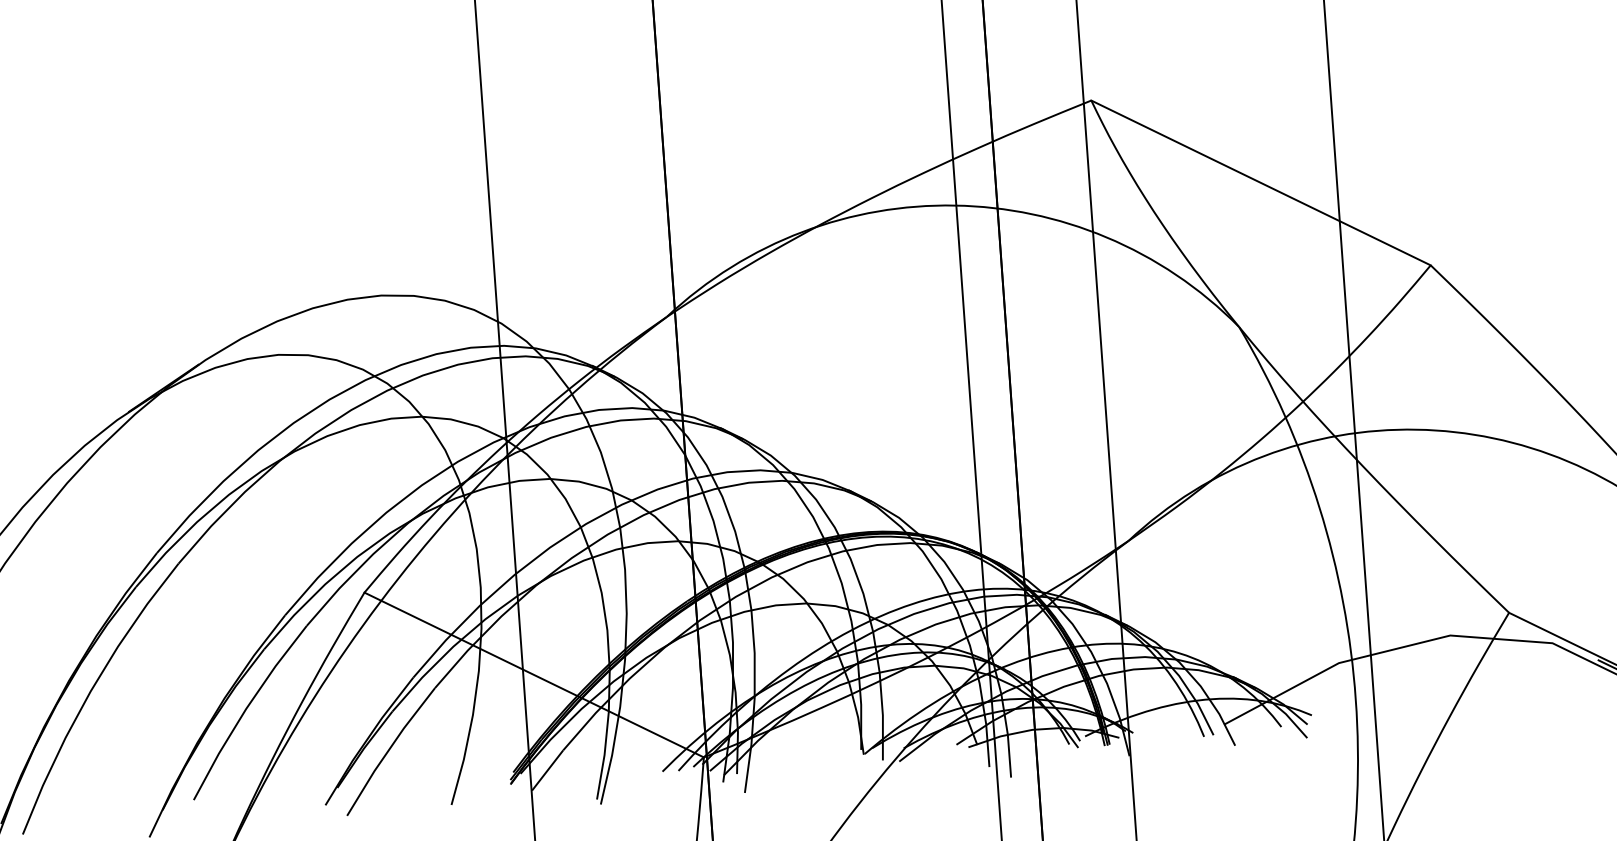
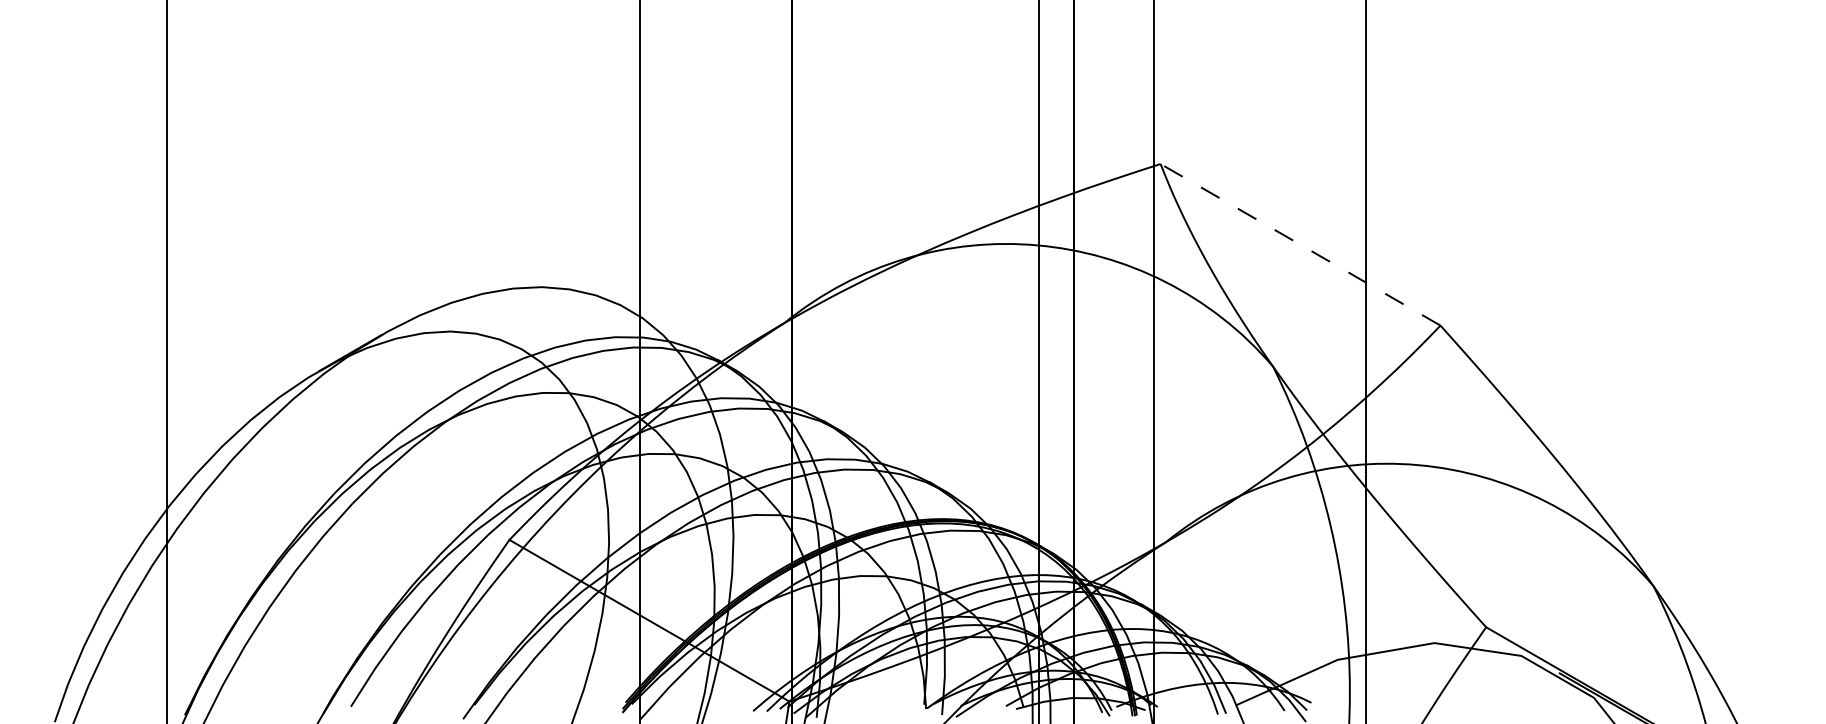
line: (1260, 182) -> (1300, 244), solid -> dashed

